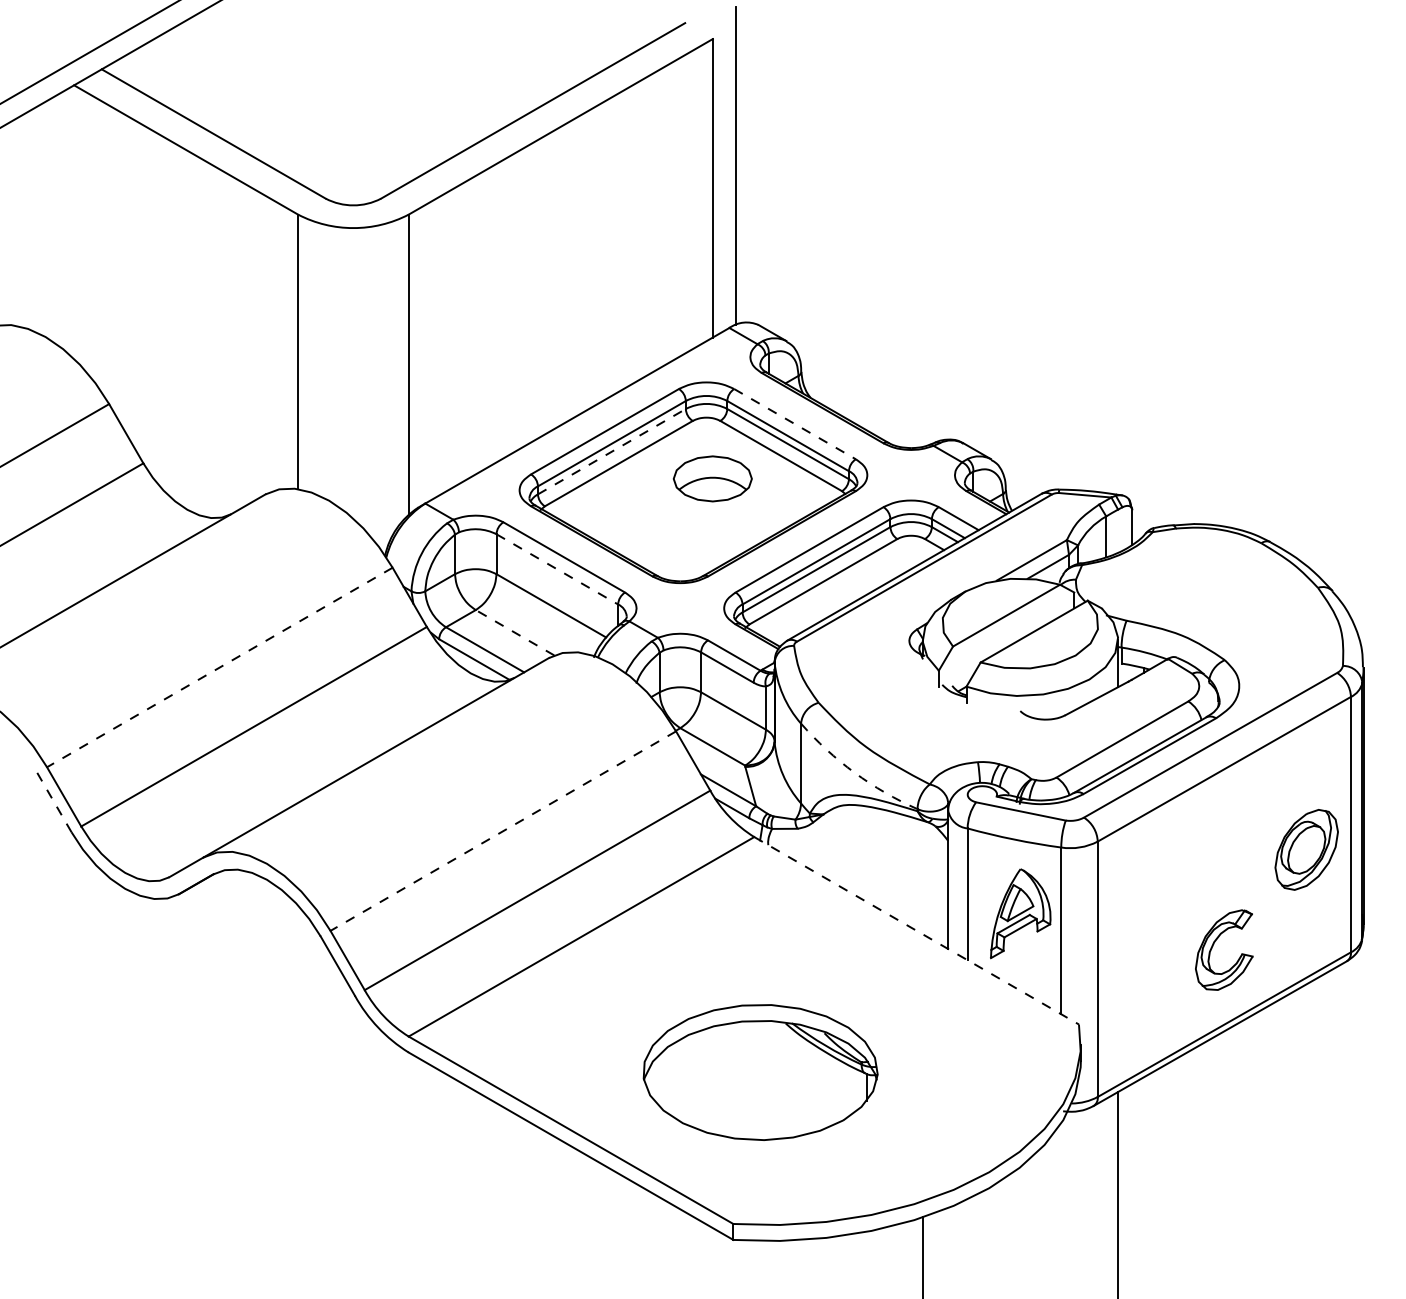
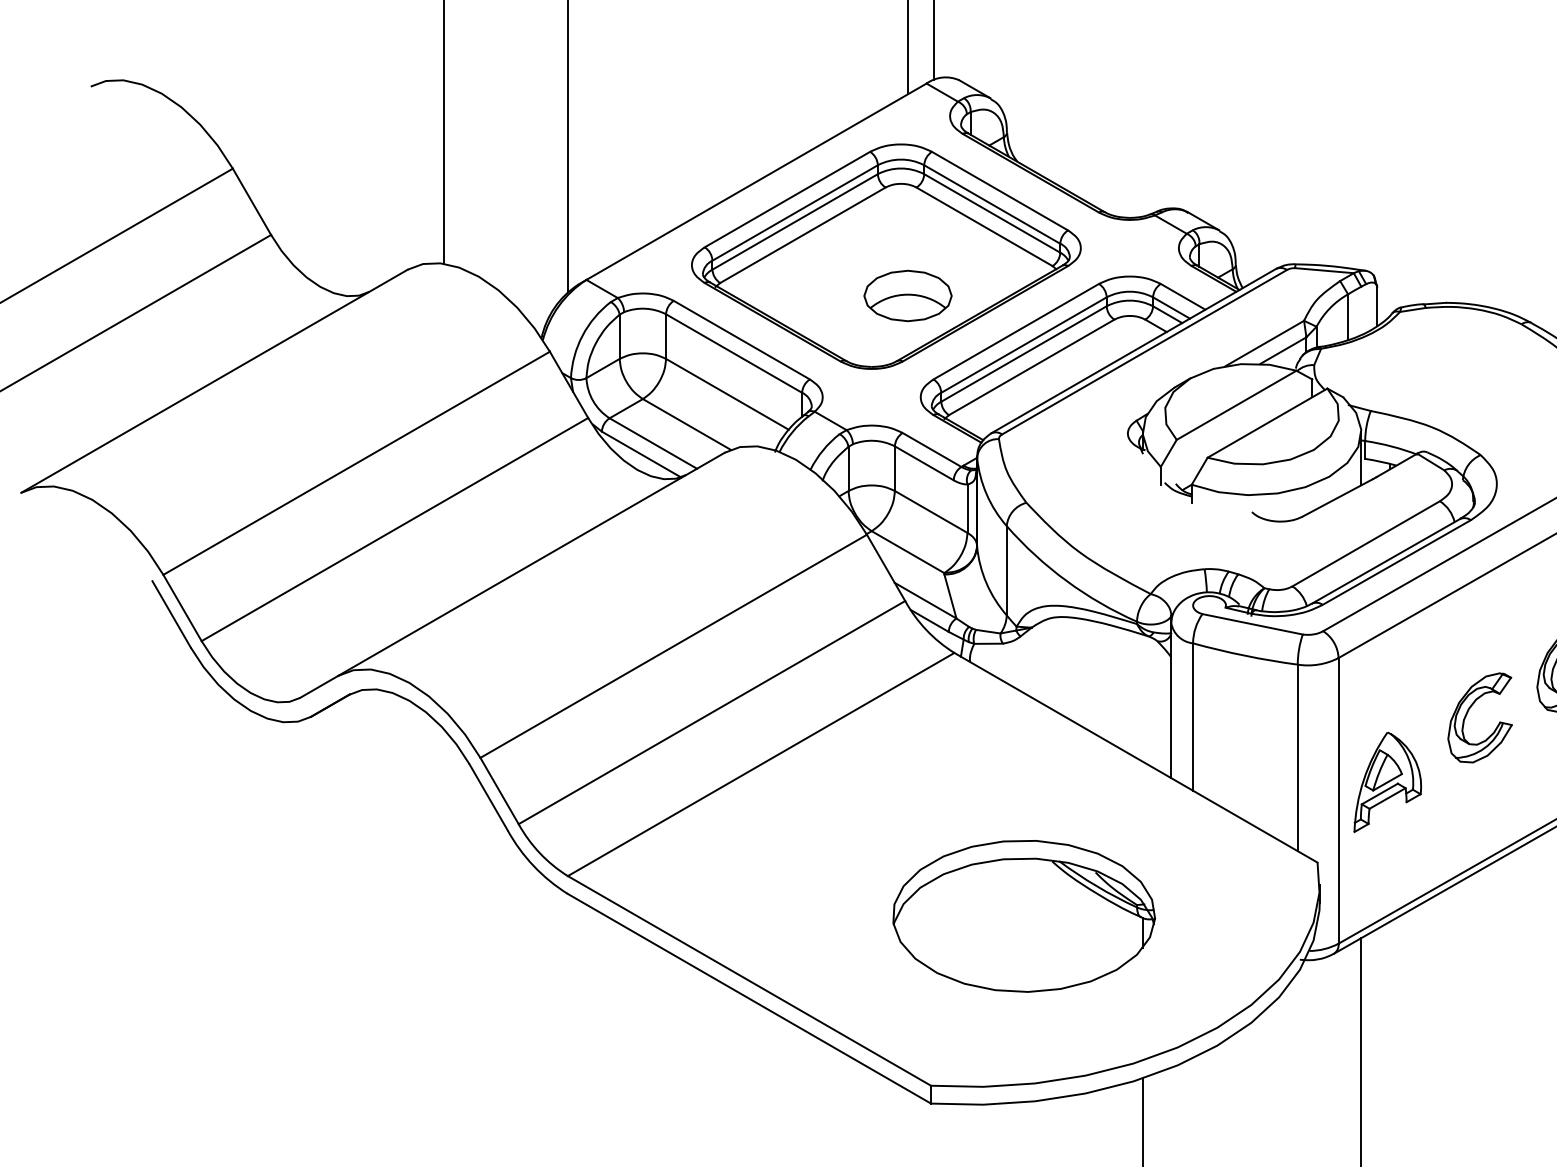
line: (795, 424) -> (1000, 191), dashed -> solid
line: (612, 451) -> (795, 221), dashed -> solid
part: (712, 478) -> (907, 295), moved
line: (557, 569) -> (734, 353), dashed -> solid
line: (514, 632) -> (686, 424), dashed -> solid
line: (219, 667) -> (356, 463), dashed -> solid
arc: (854, 772) -> (1066, 580), dashed -> solid
line: (54, 802) -> (171, 614), dashed -> solid
line: (503, 831) -> (673, 646), dashed -> solid
part: (1020, 913) -> (1387, 782), moved
line: (917, 931) -> (1136, 758), dashed -> solid
part: (1214, 944) -> (1469, 711), moved
part: (760, 1072) -> (1023, 916), moved

